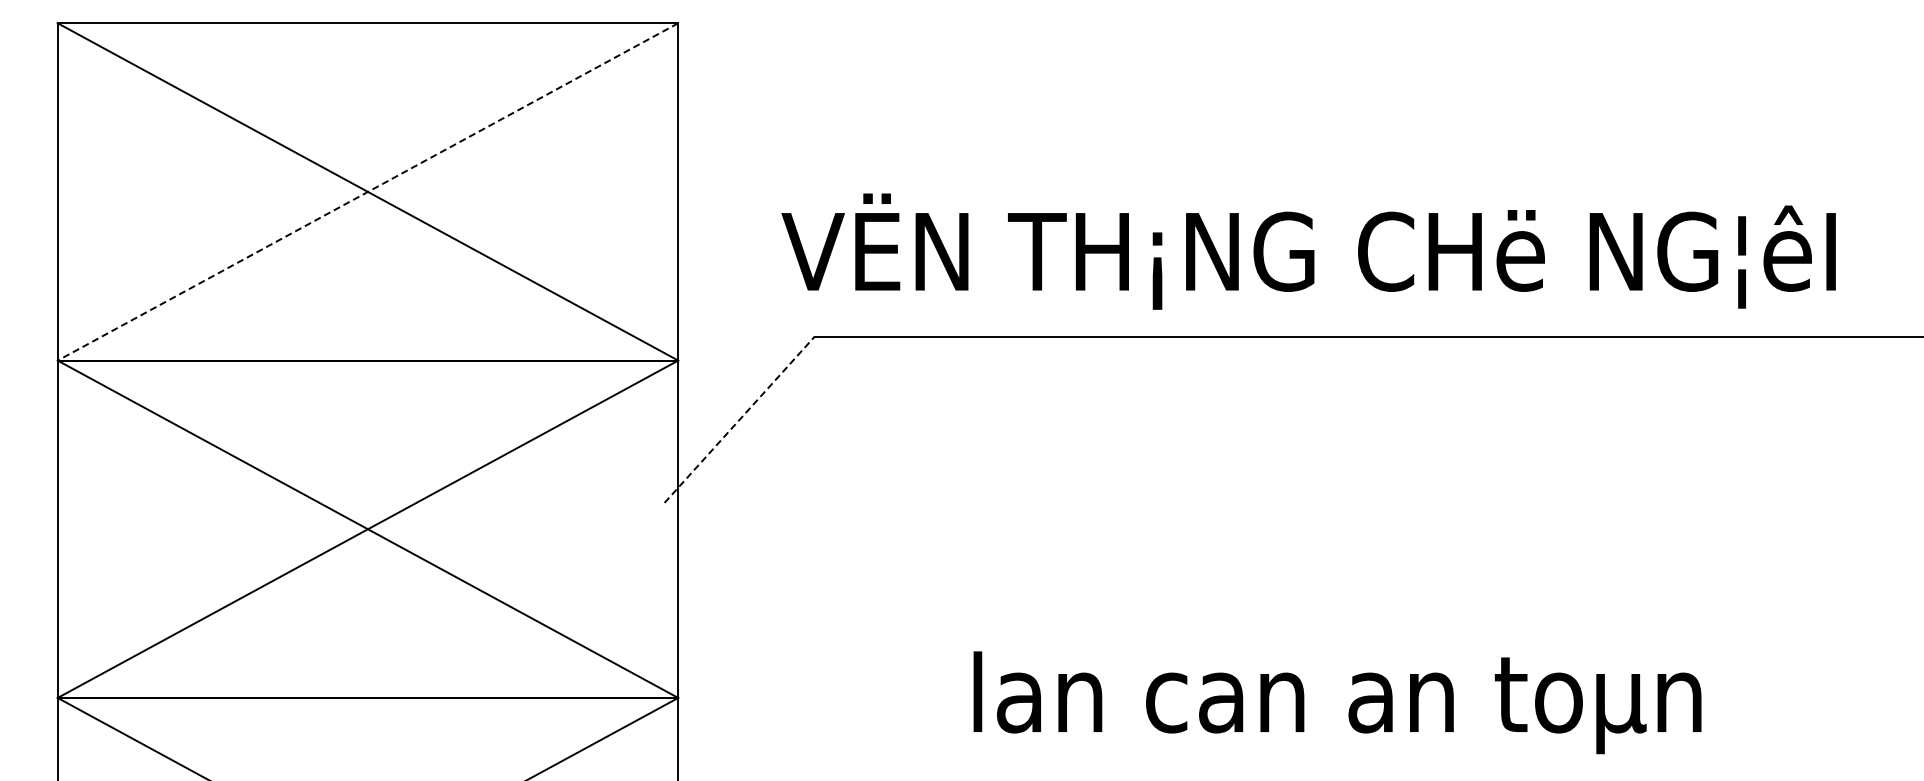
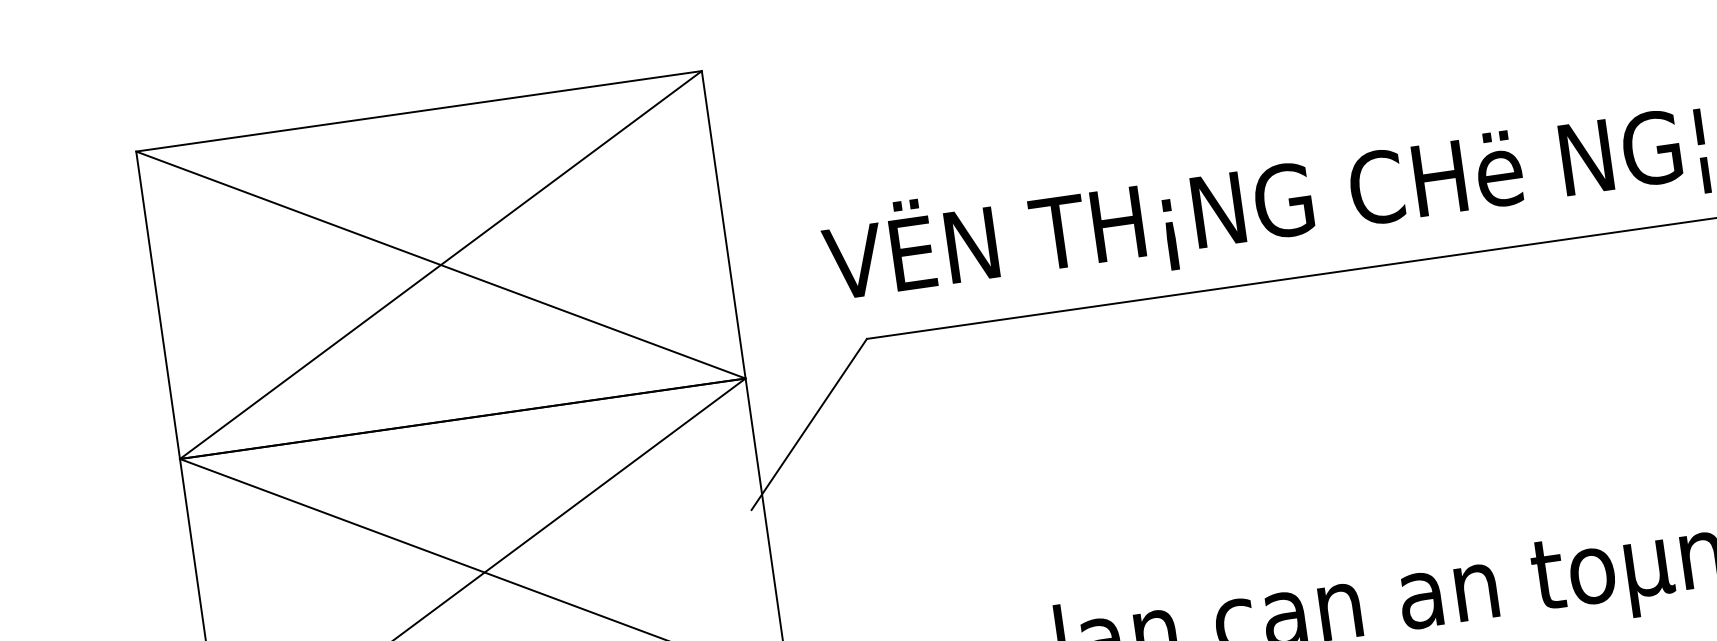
line: (367, 192) -> (440, 265), dashed -> solid
line: (740, 419) -> (809, 424), dashed -> solid

